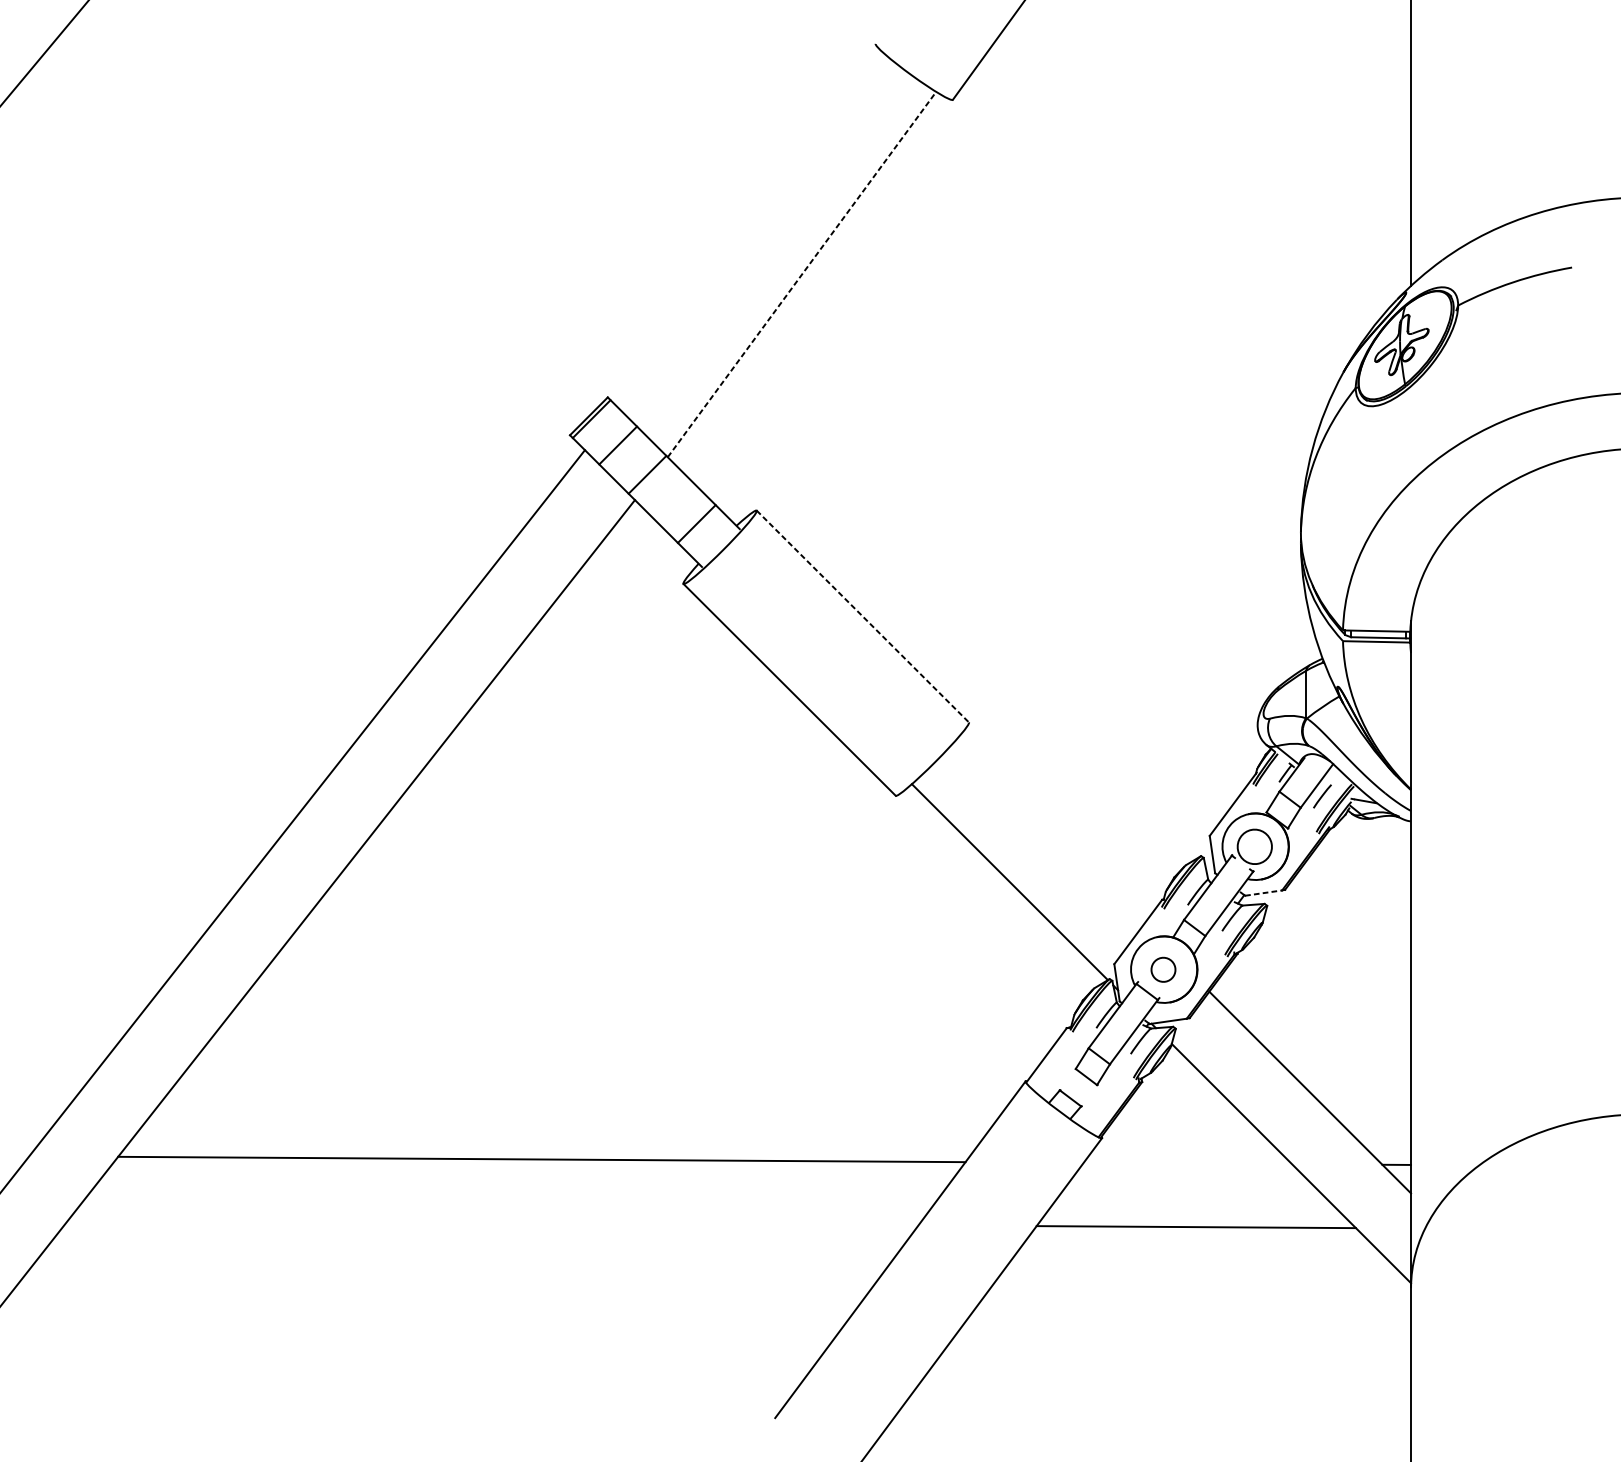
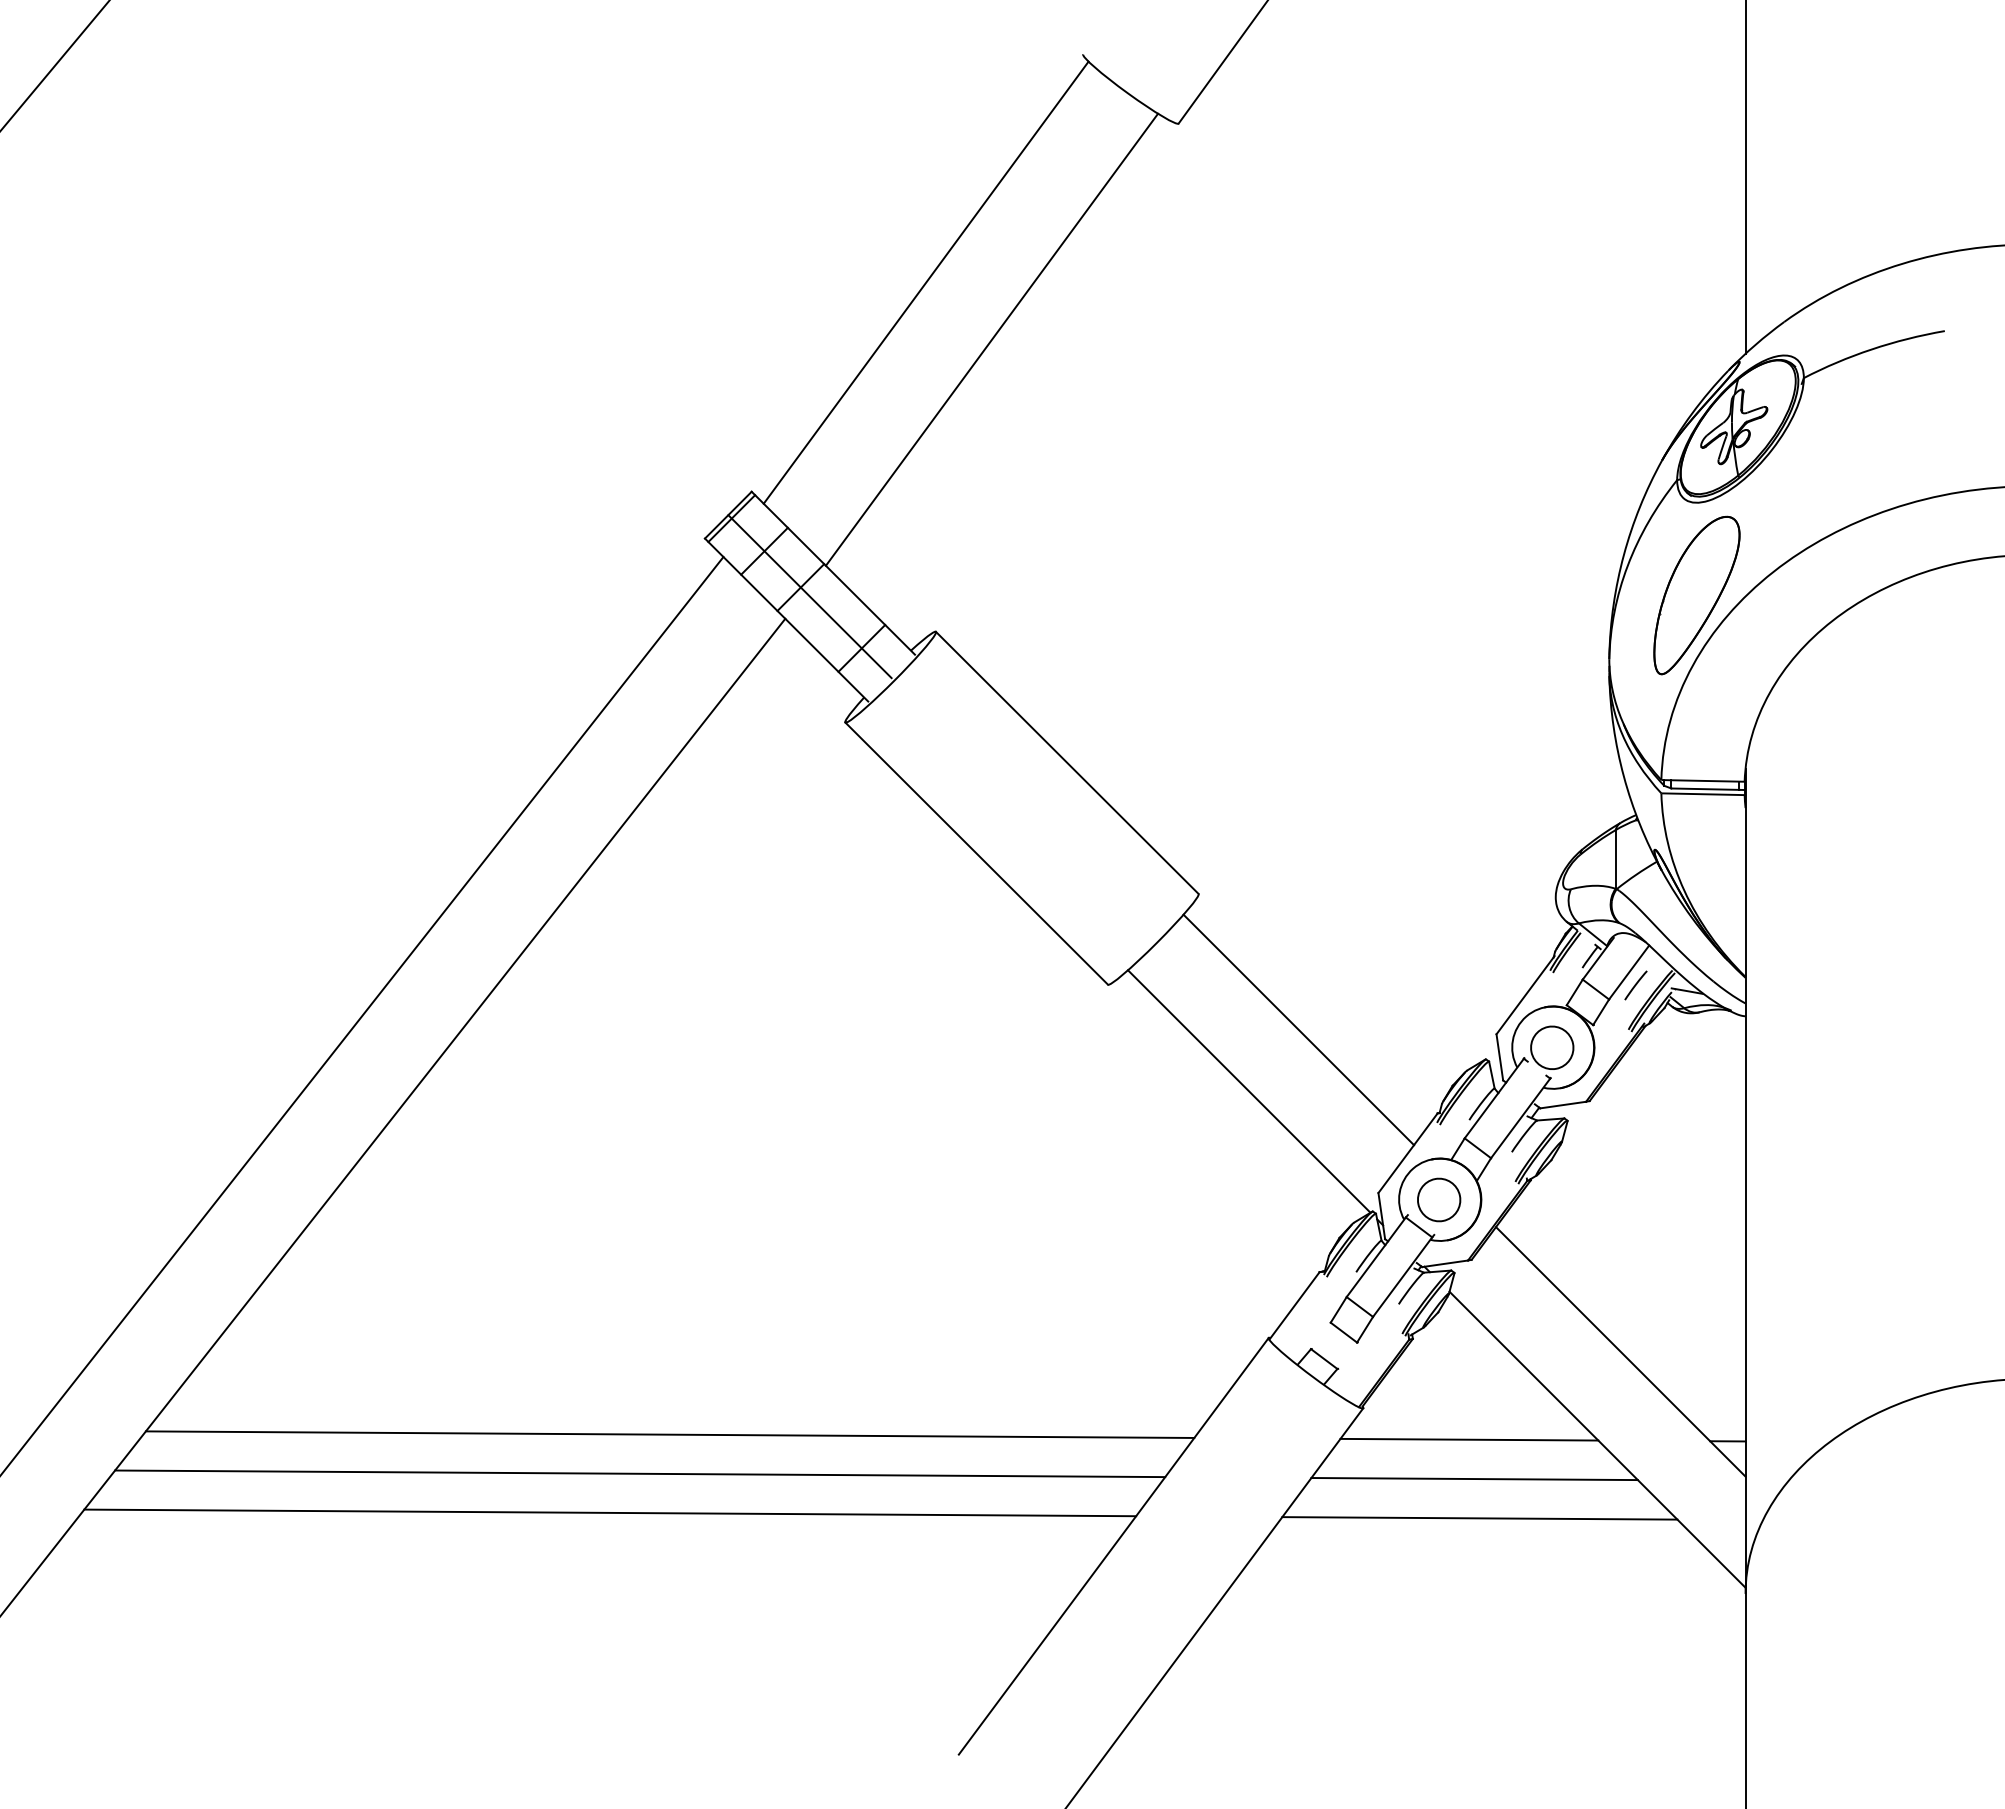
line: (748, 228) -> (925, 282), added
line: (802, 274) -> (992, 339), dashed -> solid
part: (1371, 481) -> (1696, 595), added
line: (654, 482) -> (809, 596), added
line: (863, 616) -> (1067, 762), dashed -> solid
line: (1049, 832) -> (1298, 1029), added
line: (1263, 893) -> (1563, 1105), dashed -> solid
part: (1163, 969) -> (1439, 1199), size x1.43
line: (1187, 1163) -> (1469, 1439), added
line: (517, 1190) -> (640, 1473), added
line: (1191, 1195) -> (1474, 1479), added
line: (493, 1222) -> (610, 1512), added

